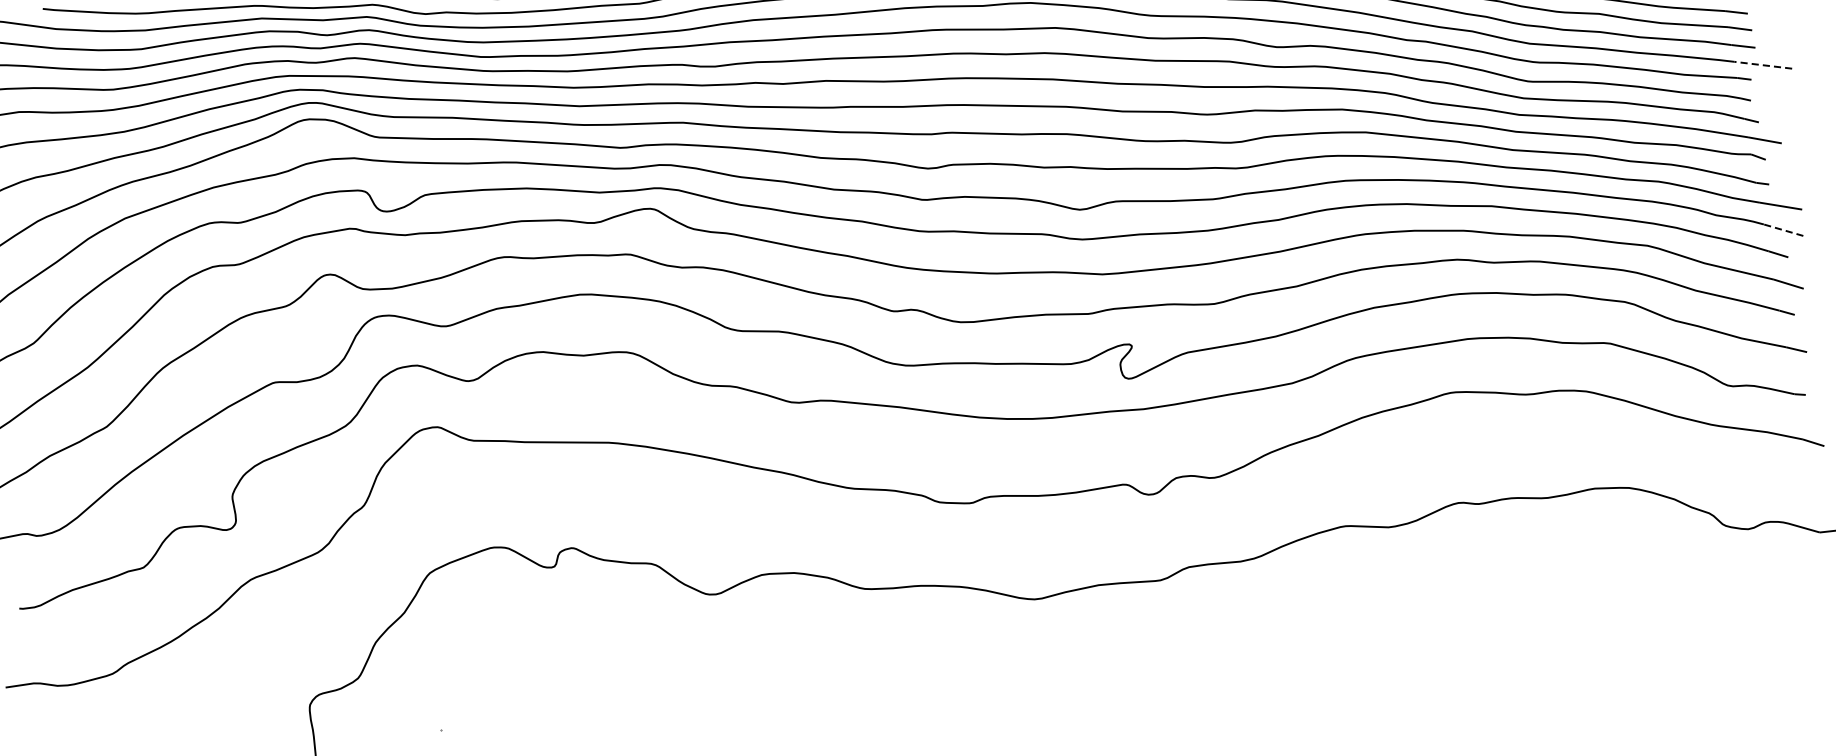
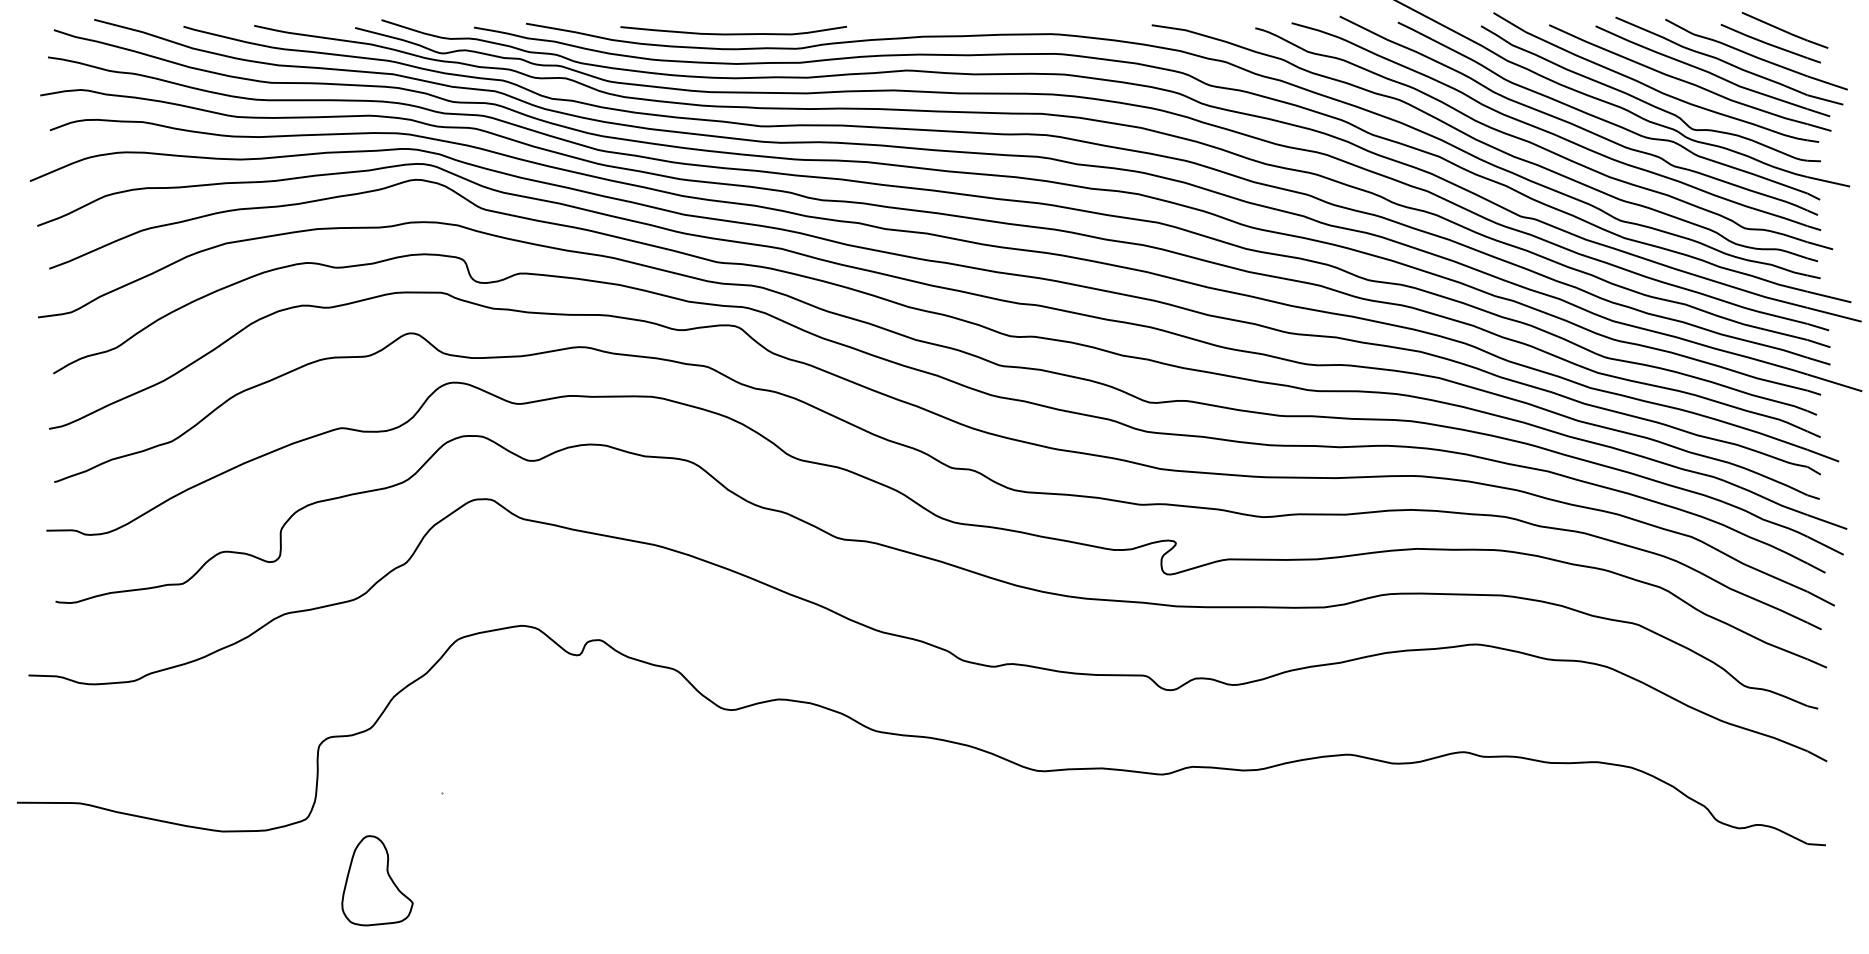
line: (1762, 64) -> (1834, 382), dashed -> solid
line: (1783, 229) -> (1825, 545), dashed -> solid

